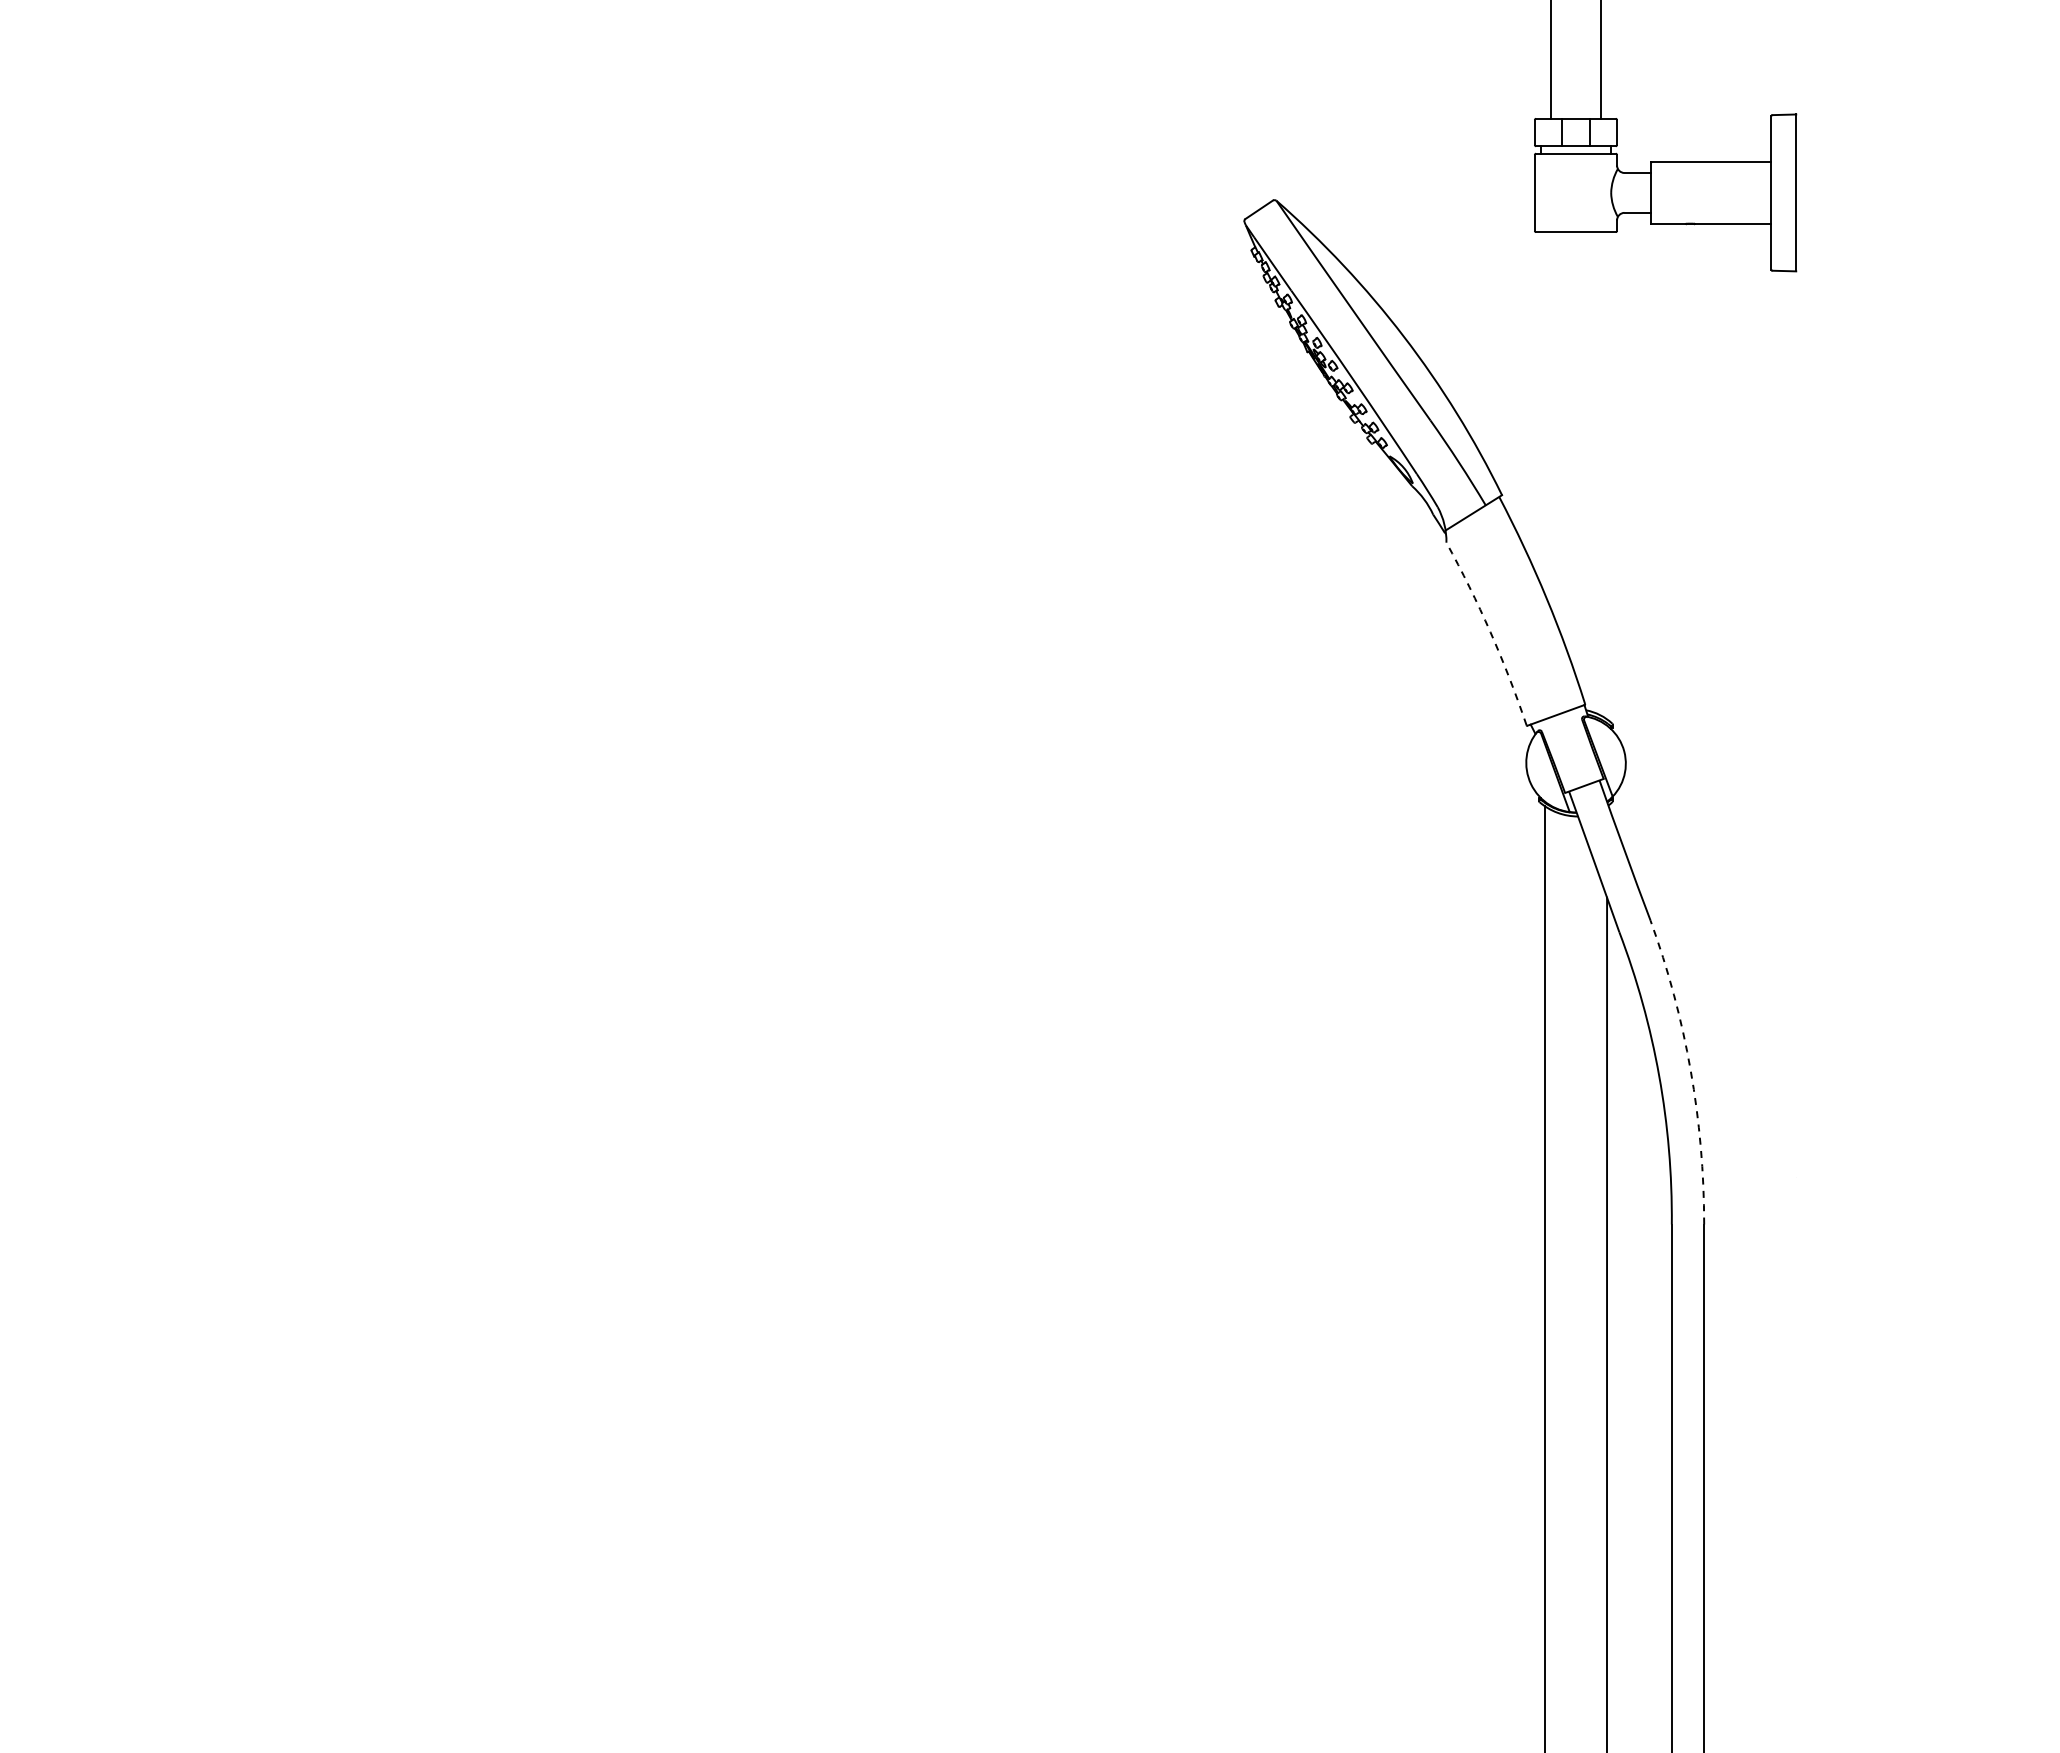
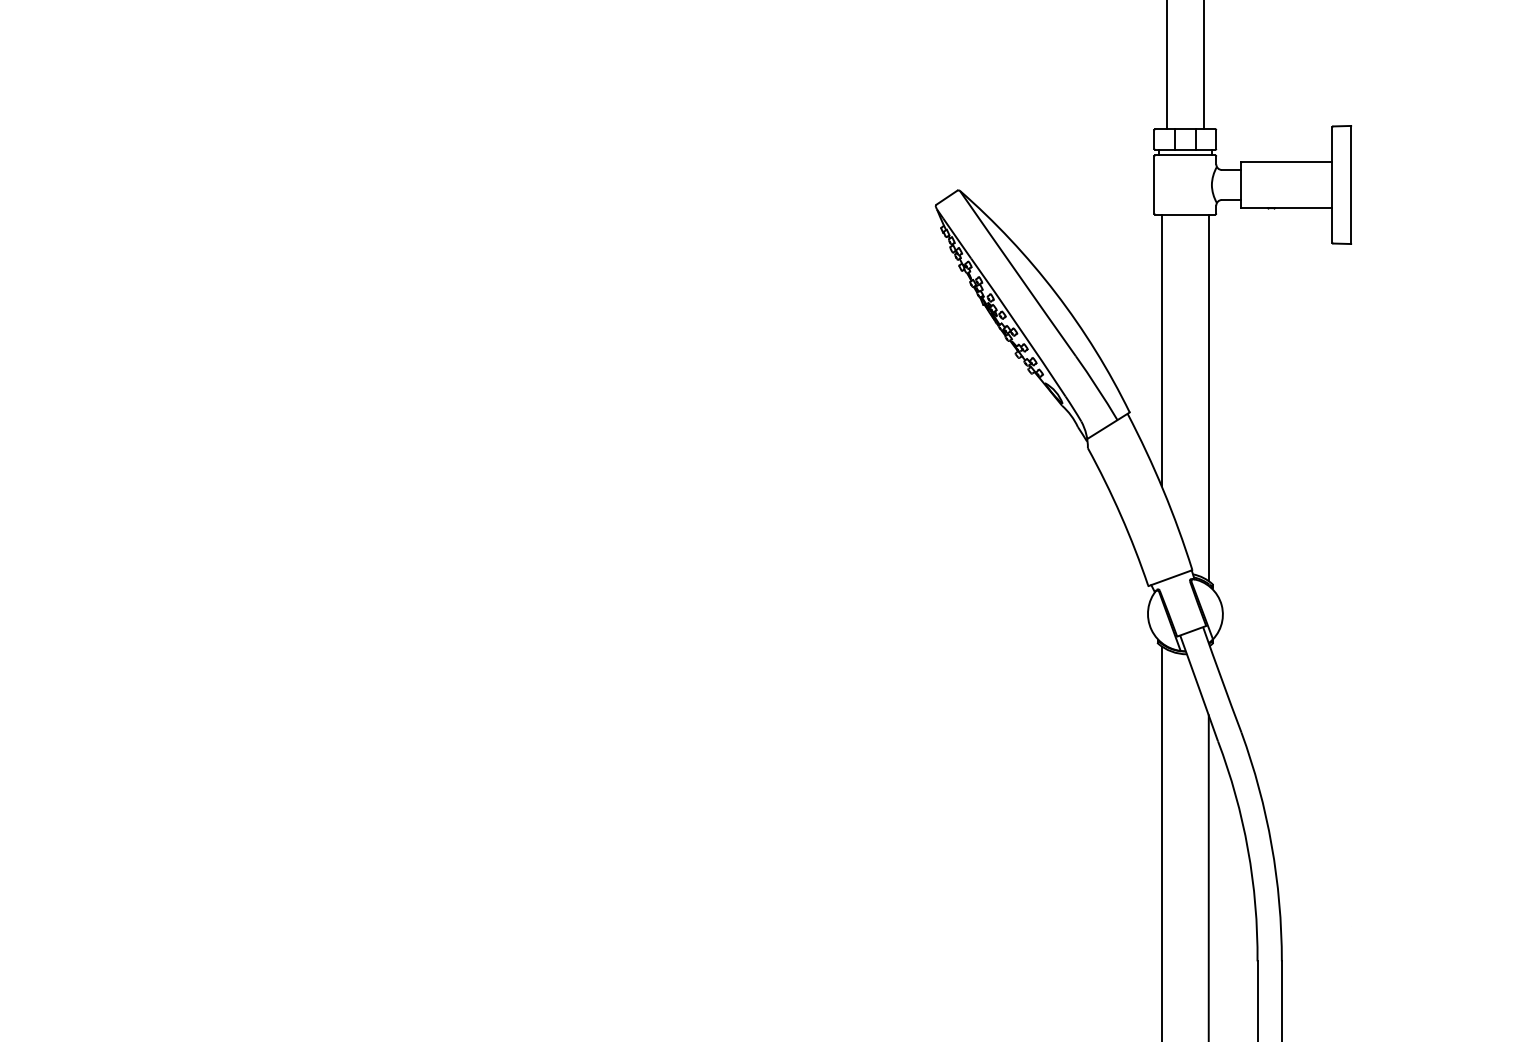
line: (1544, 412) -> (1161, 350), added
line: (1607, 475) -> (1209, 397), added
arc: (1490, 632) -> (1121, 515), dashed -> solid
arc: (1690, 1070) -> (1271, 845), dashed -> solid

